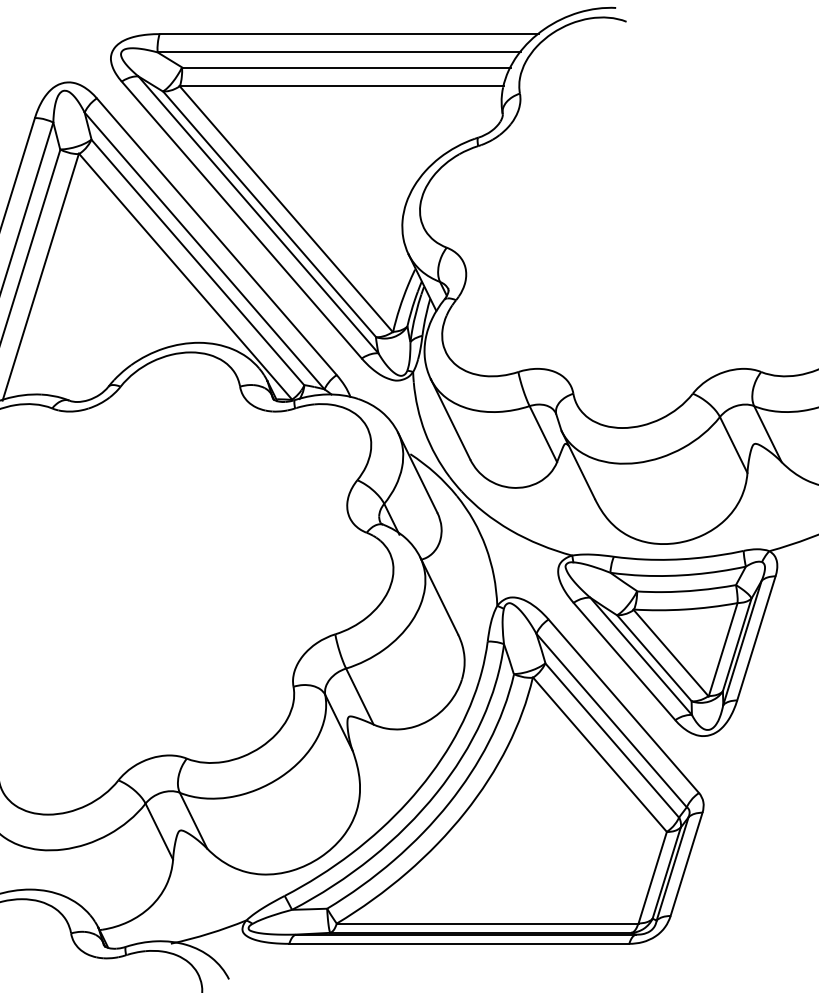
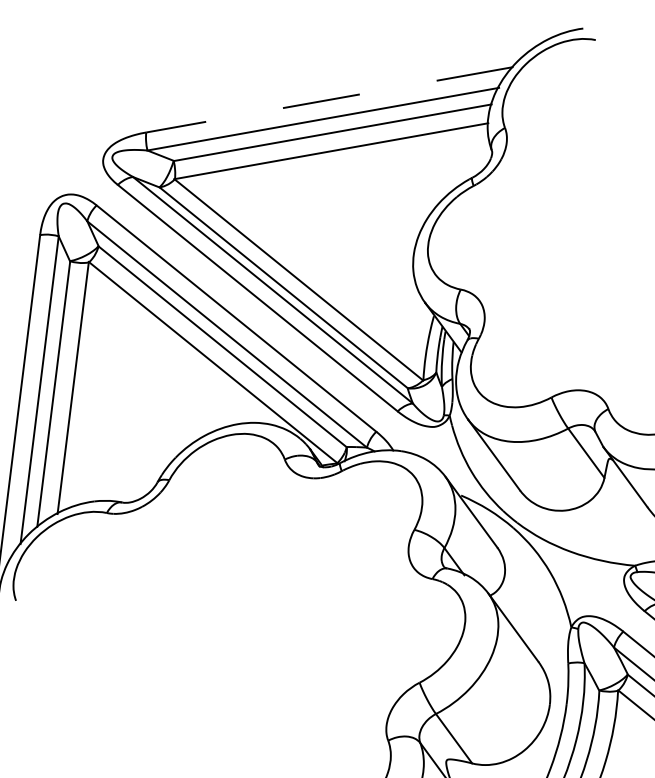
line: (349, 34) -> (329, 100), solid -> dashed

